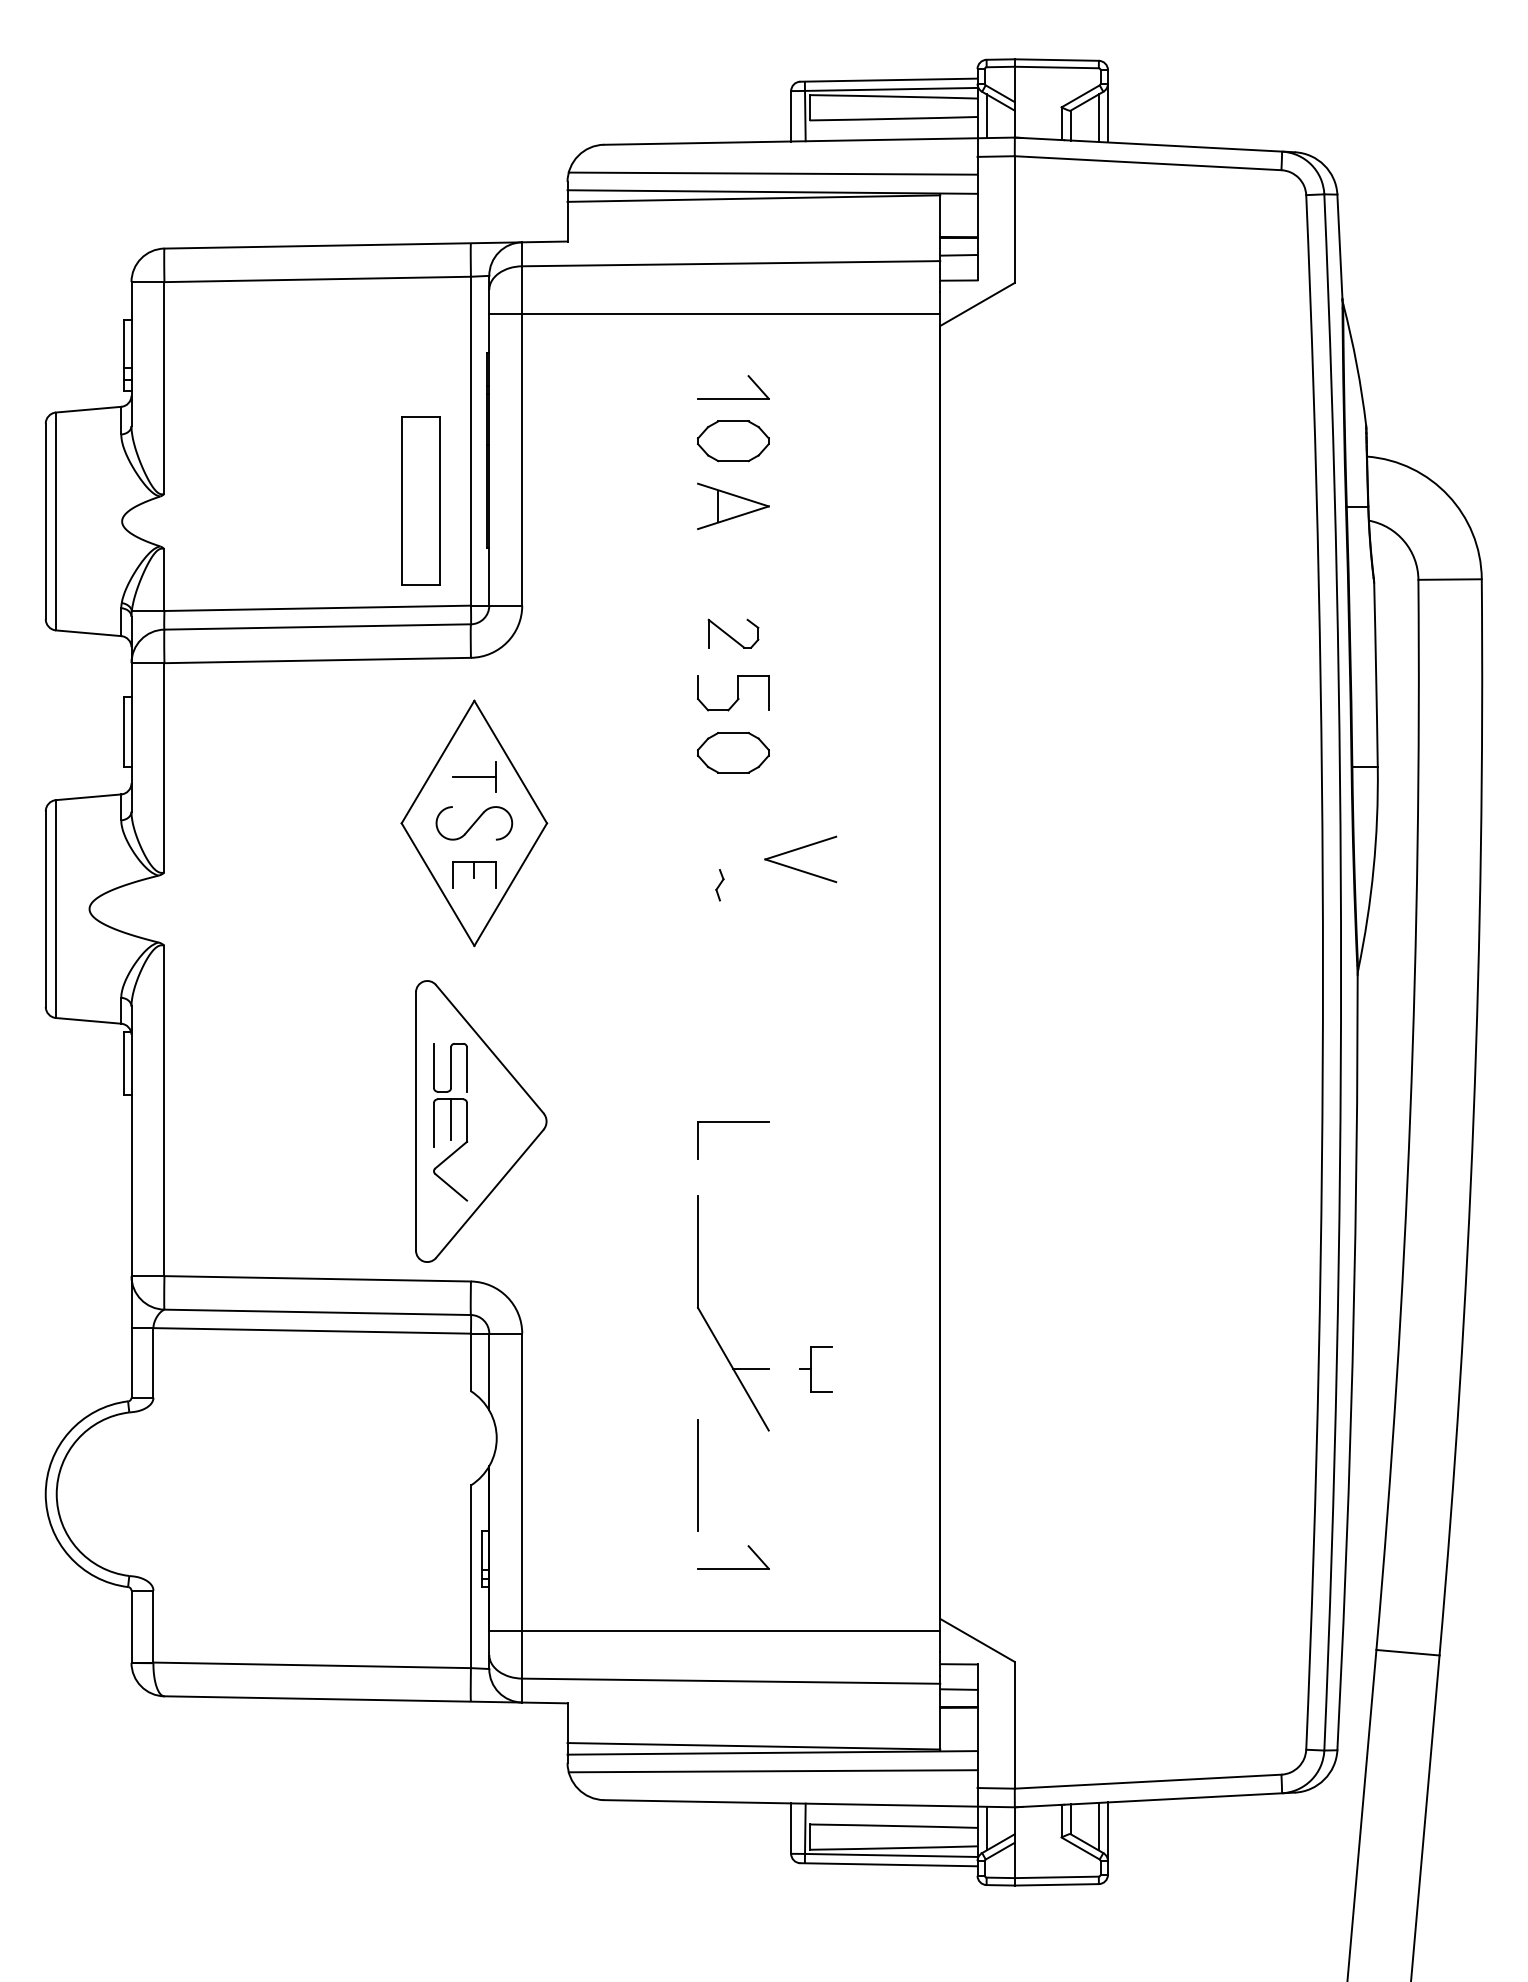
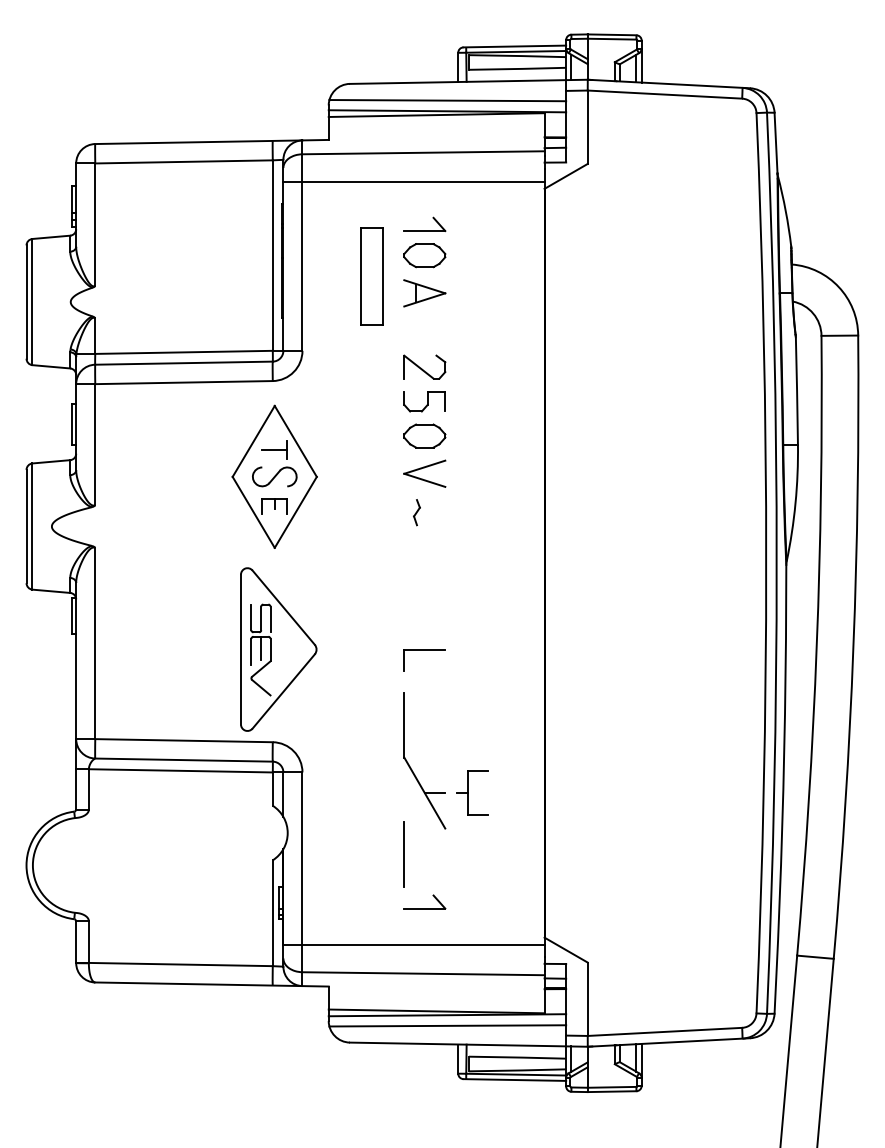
part: (420, 501) -> (371, 276), moved
part: (732, 632) -> (424, 366), size x1.43
part: (800, 858) -> (424, 473), moved
part: (719, 884) -> (416, 512), size x1.43
part: (815, 1368) -> (472, 792), size x1.67

